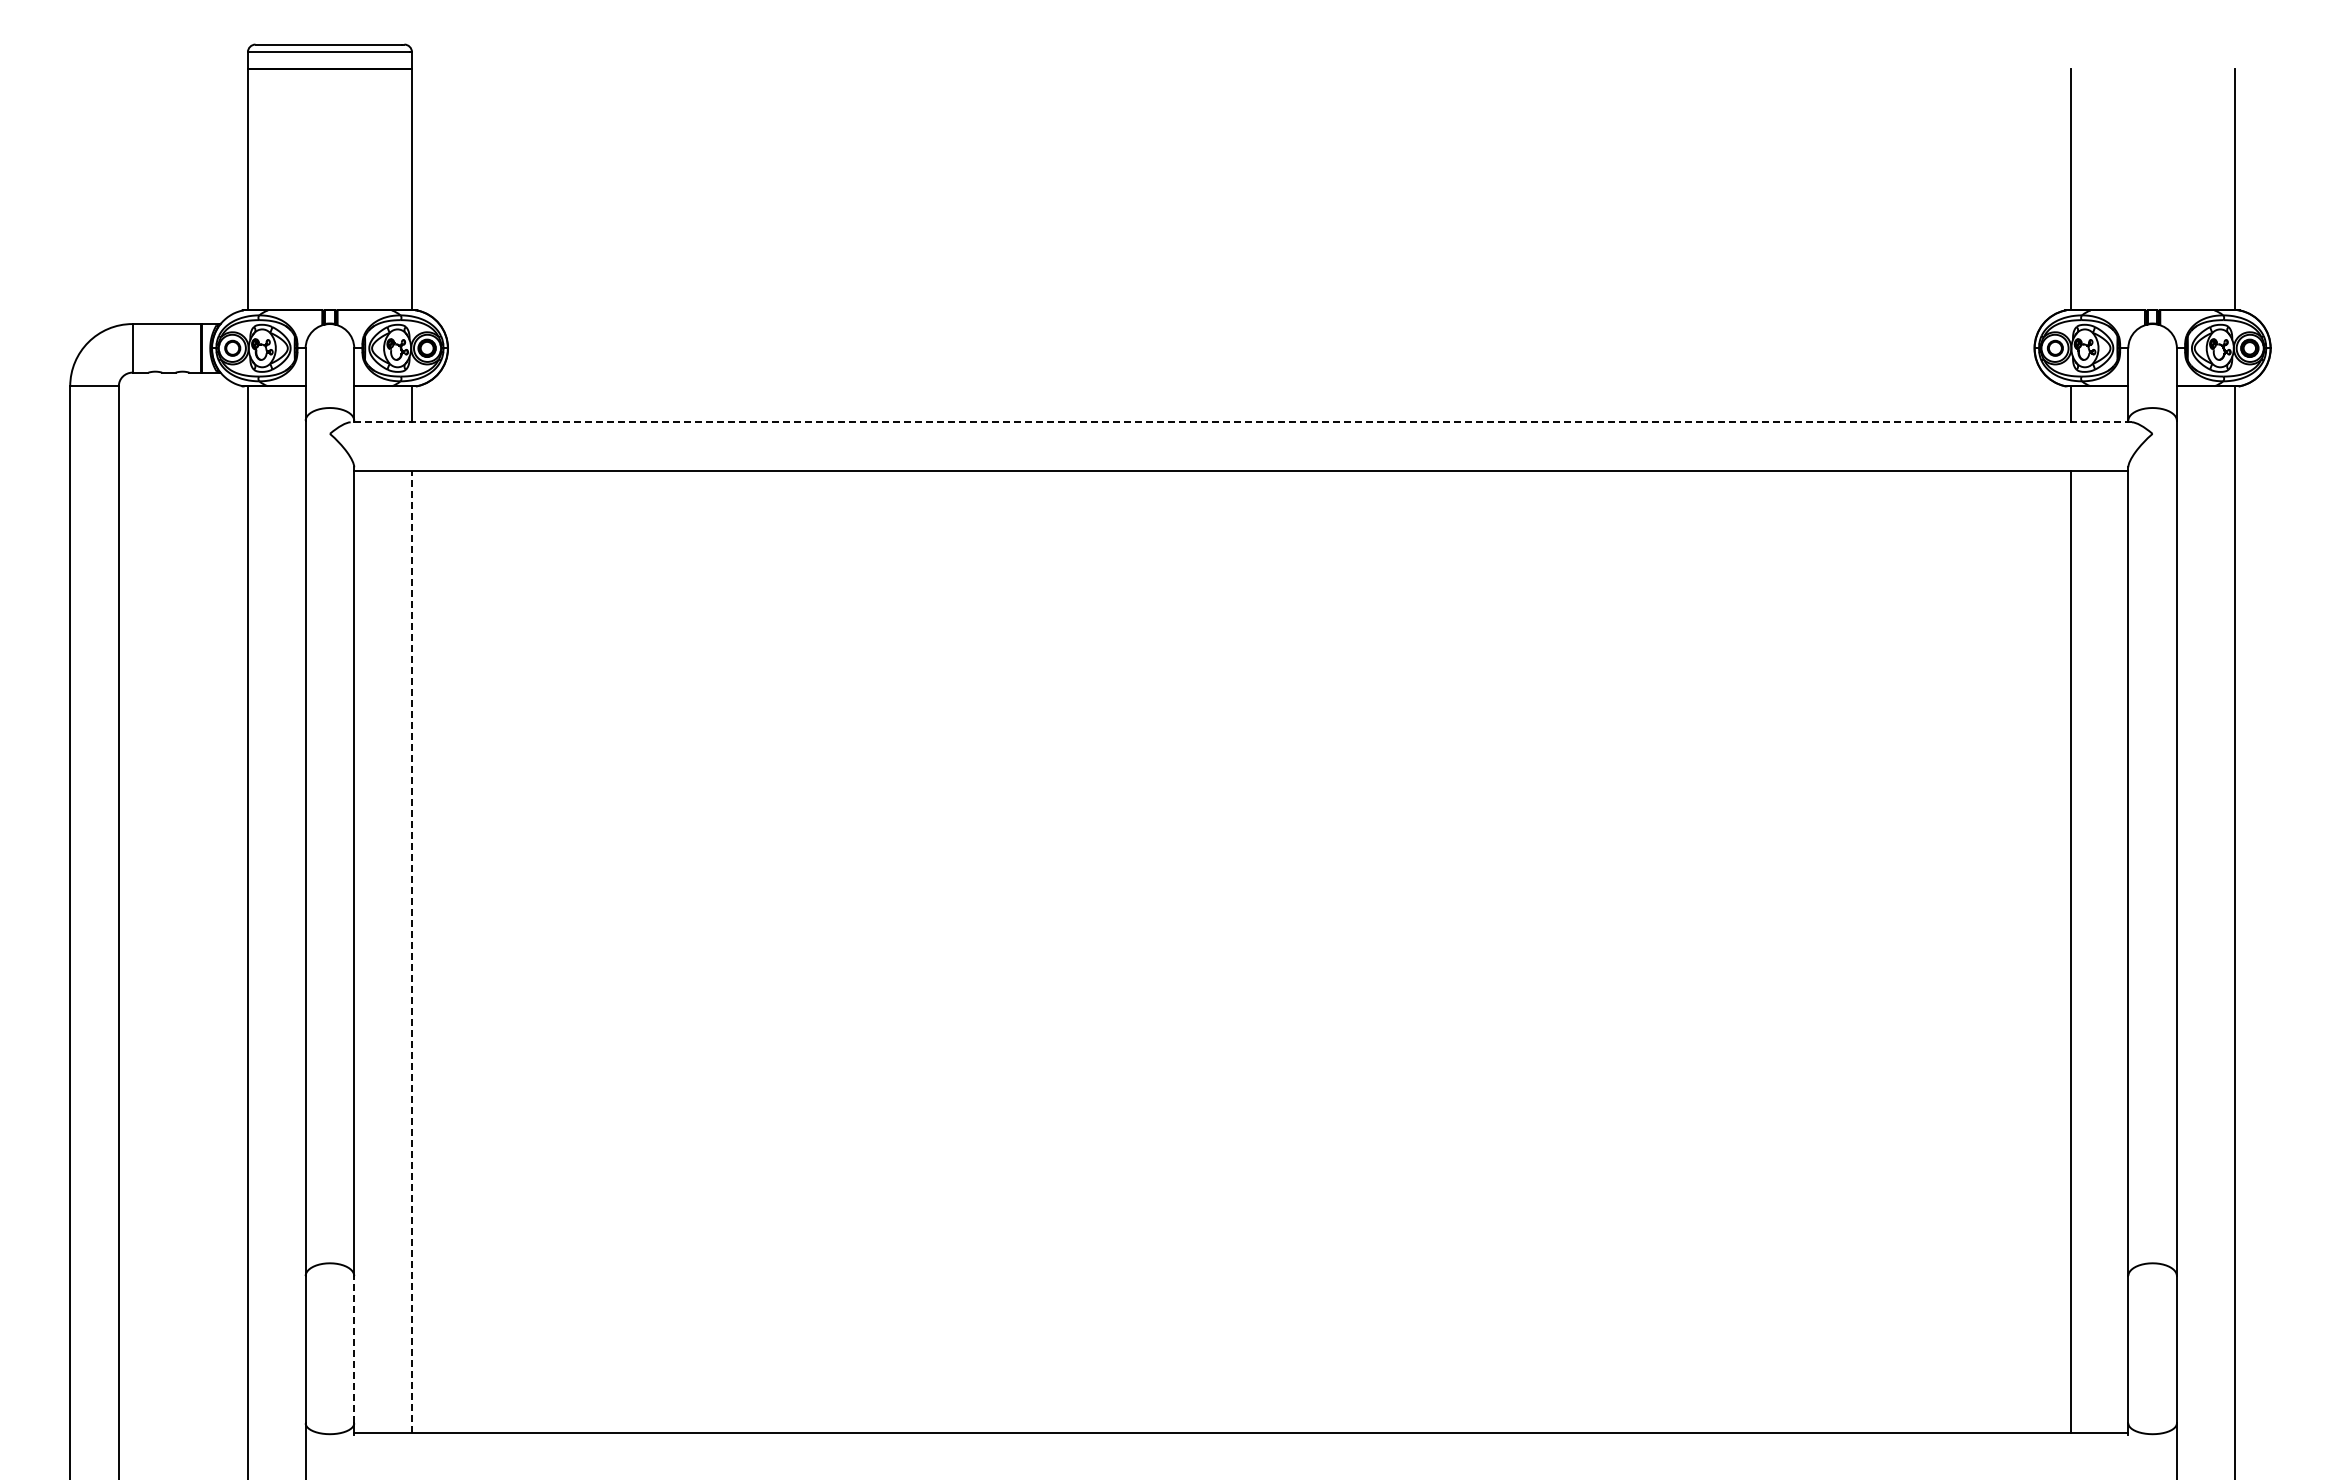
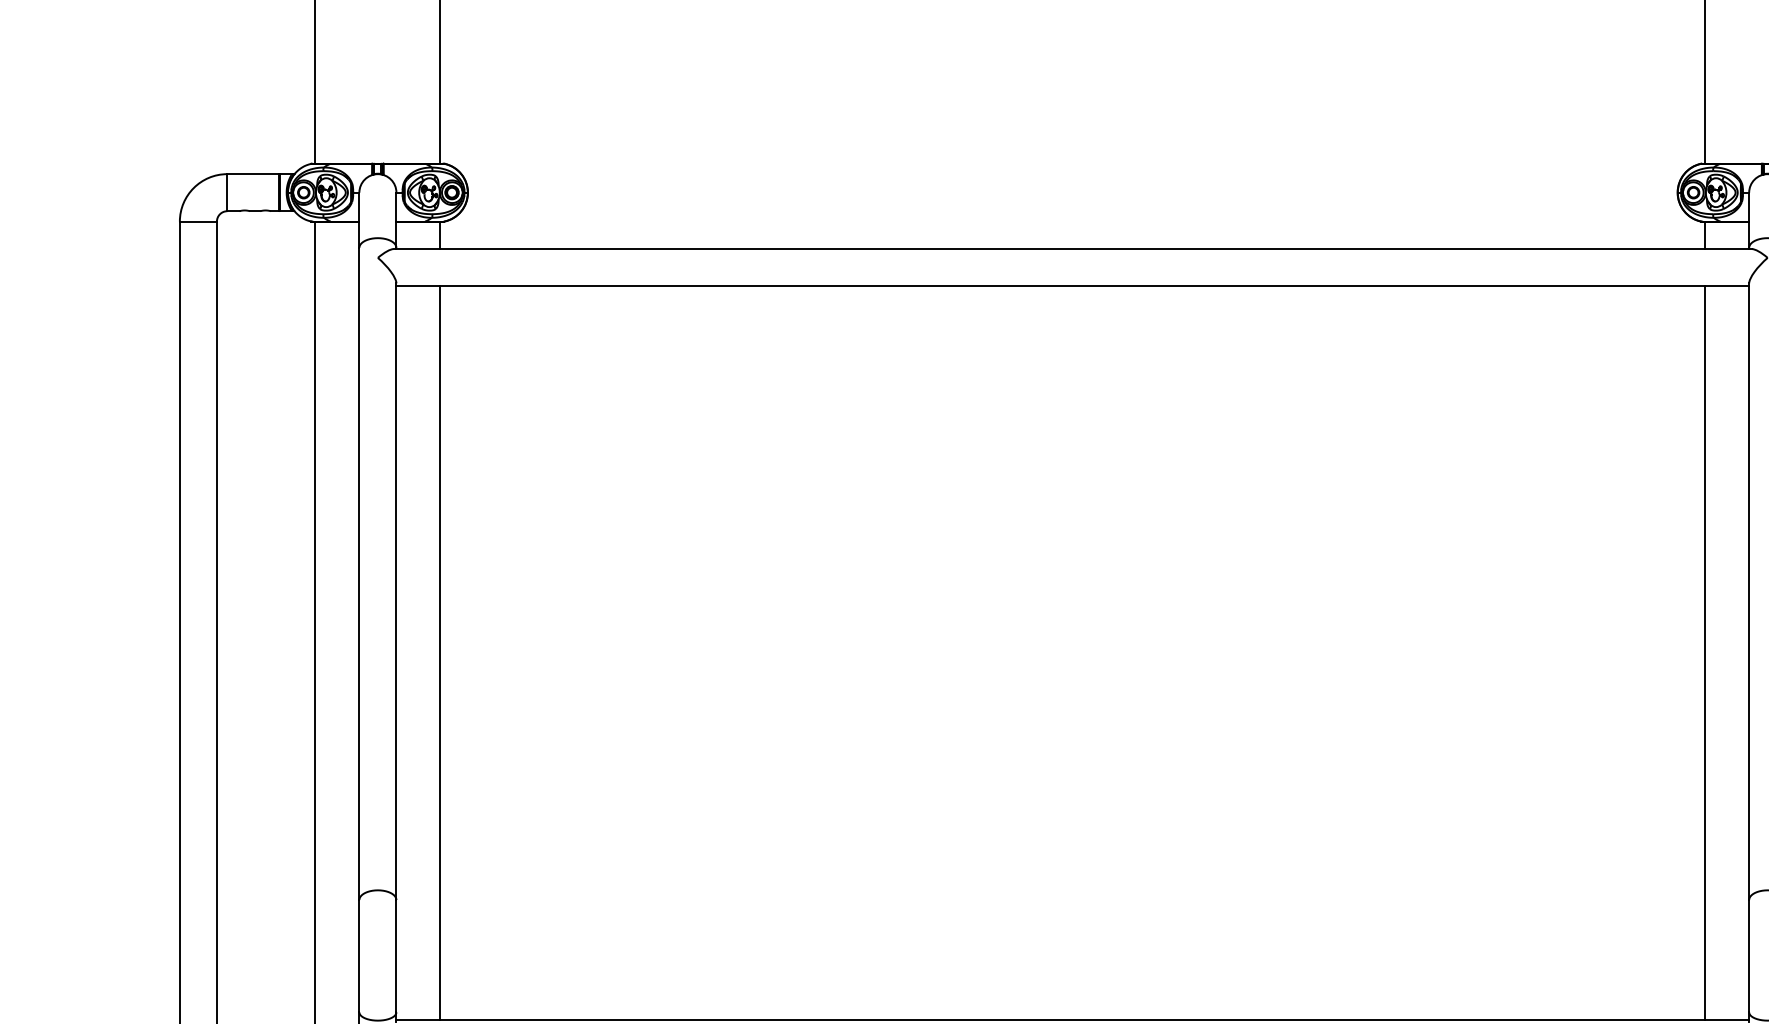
line: (1241, 422) -> (1072, 249), dashed -> solid
line: (411, 951) -> (440, 652), dashed -> solid
line: (354, 1349) -> (396, 956), dashed -> solid

